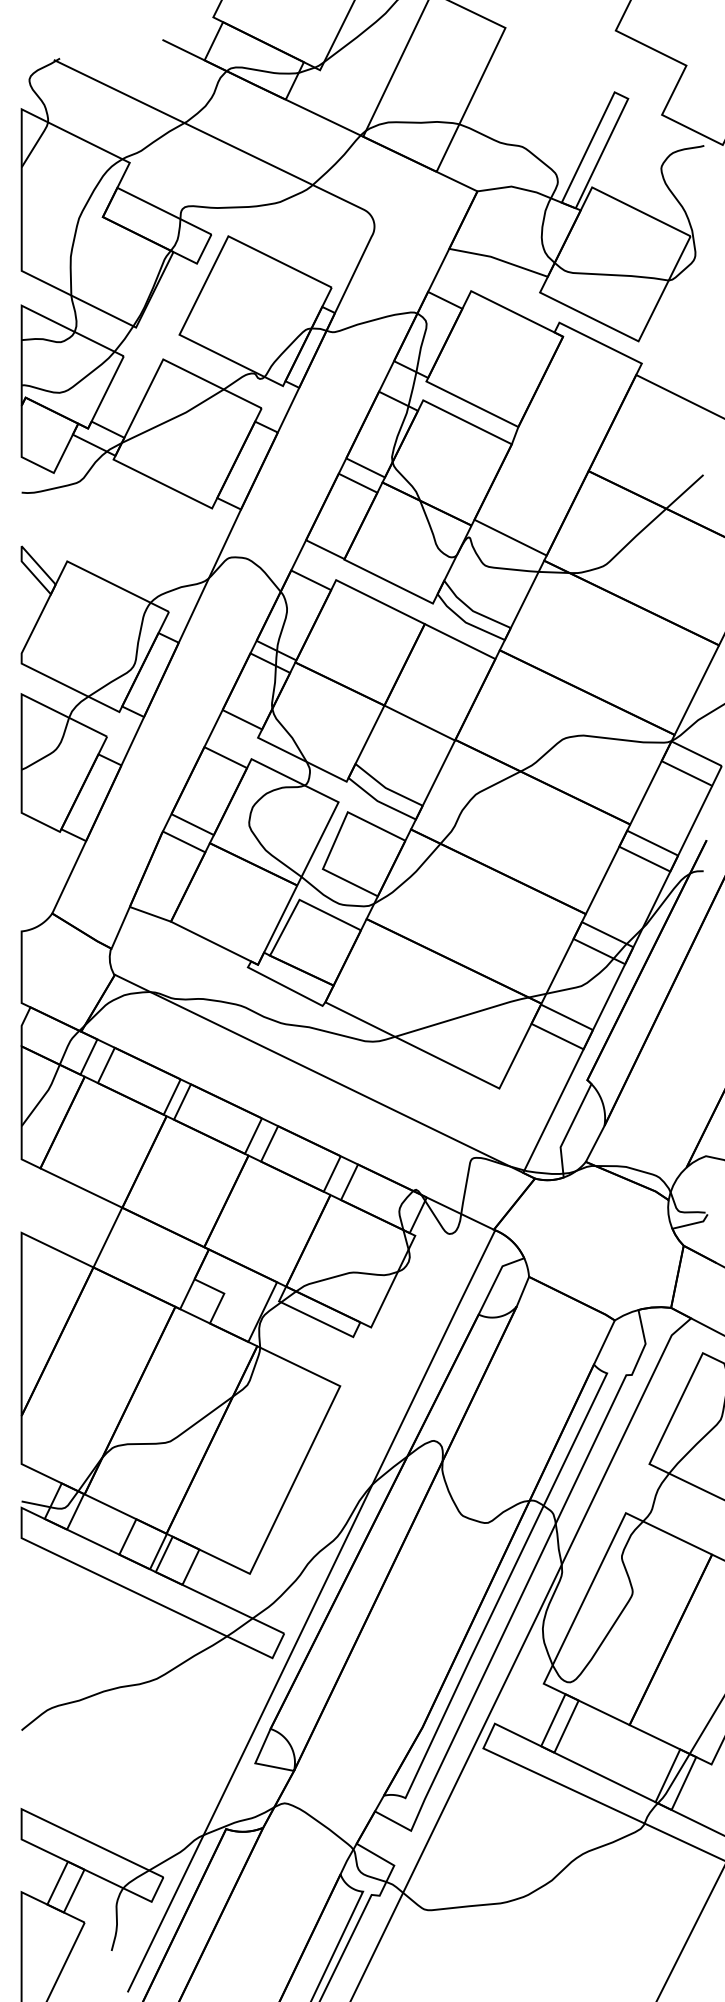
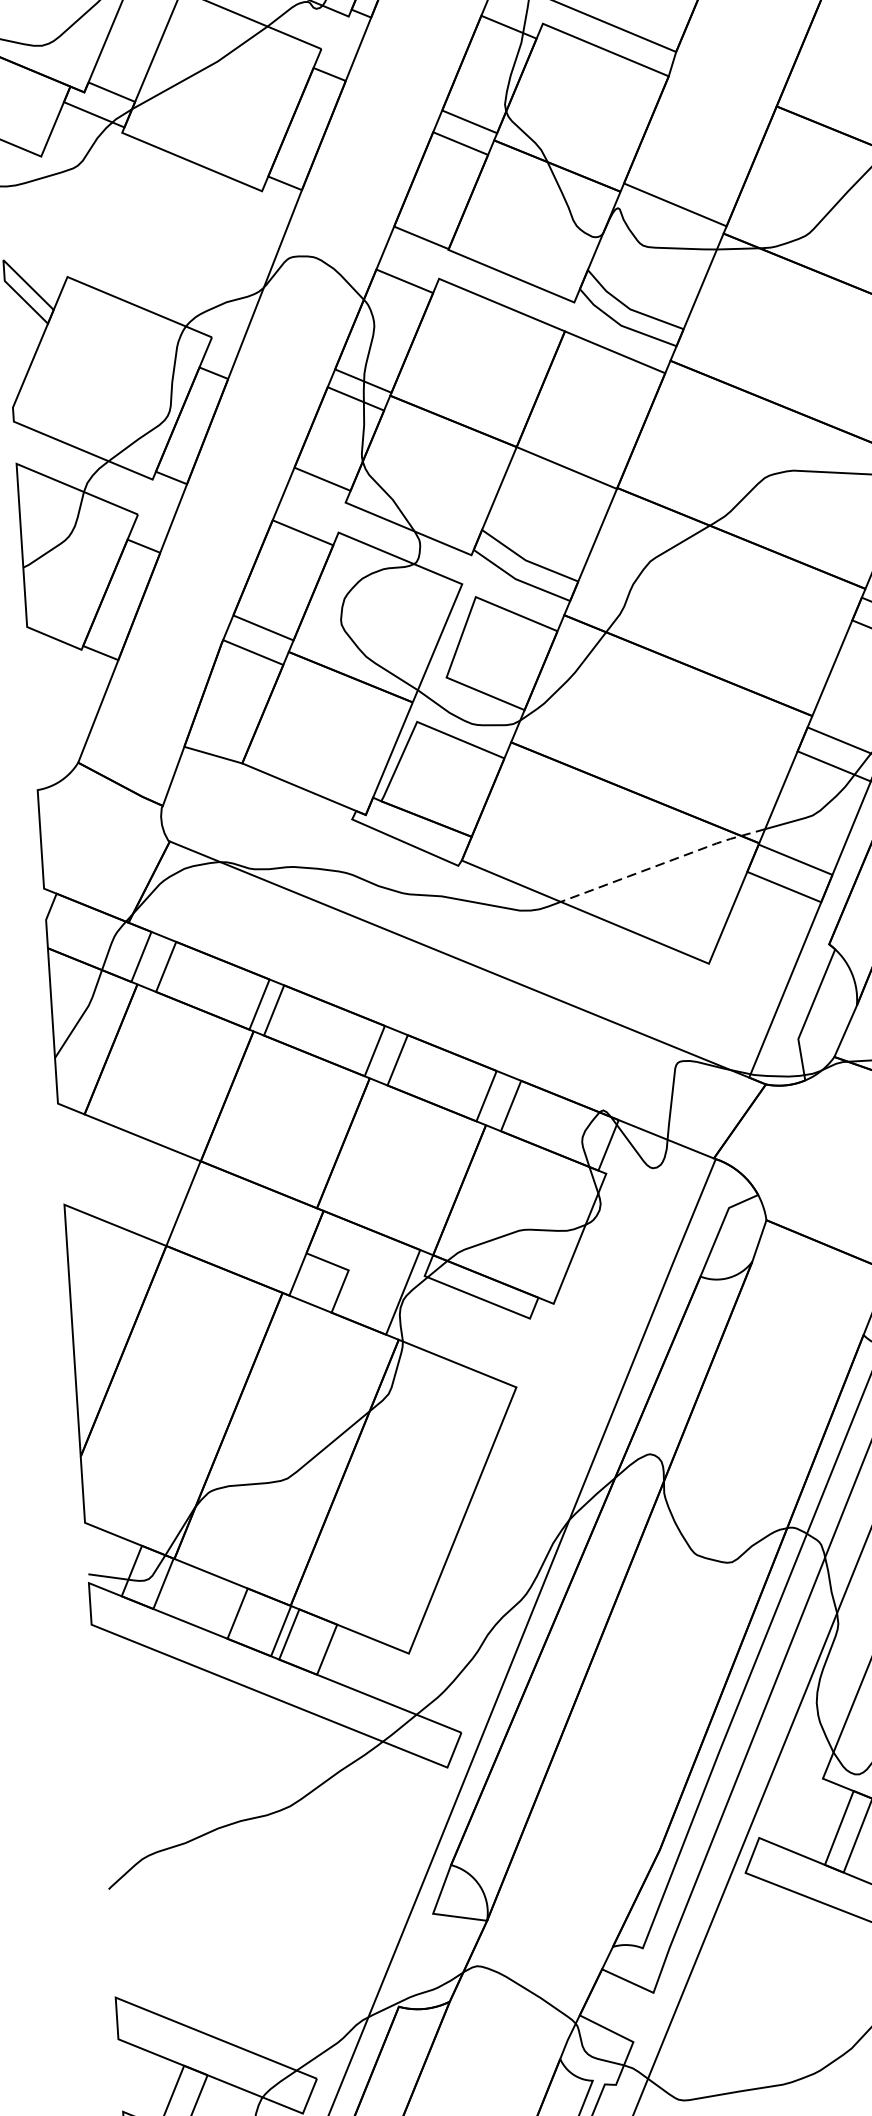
line: (471, 1013) -> (663, 862), solid -> dashed

